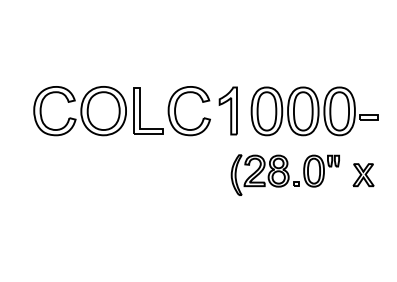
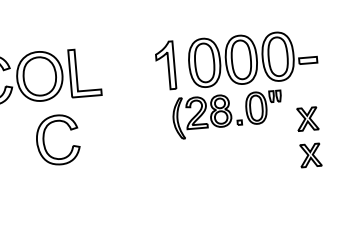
part: (176, 114) -> (45, 144), moved
part: (284, 174) -> (226, 114), moved
part: (363, 211) -> (310, 155), added

